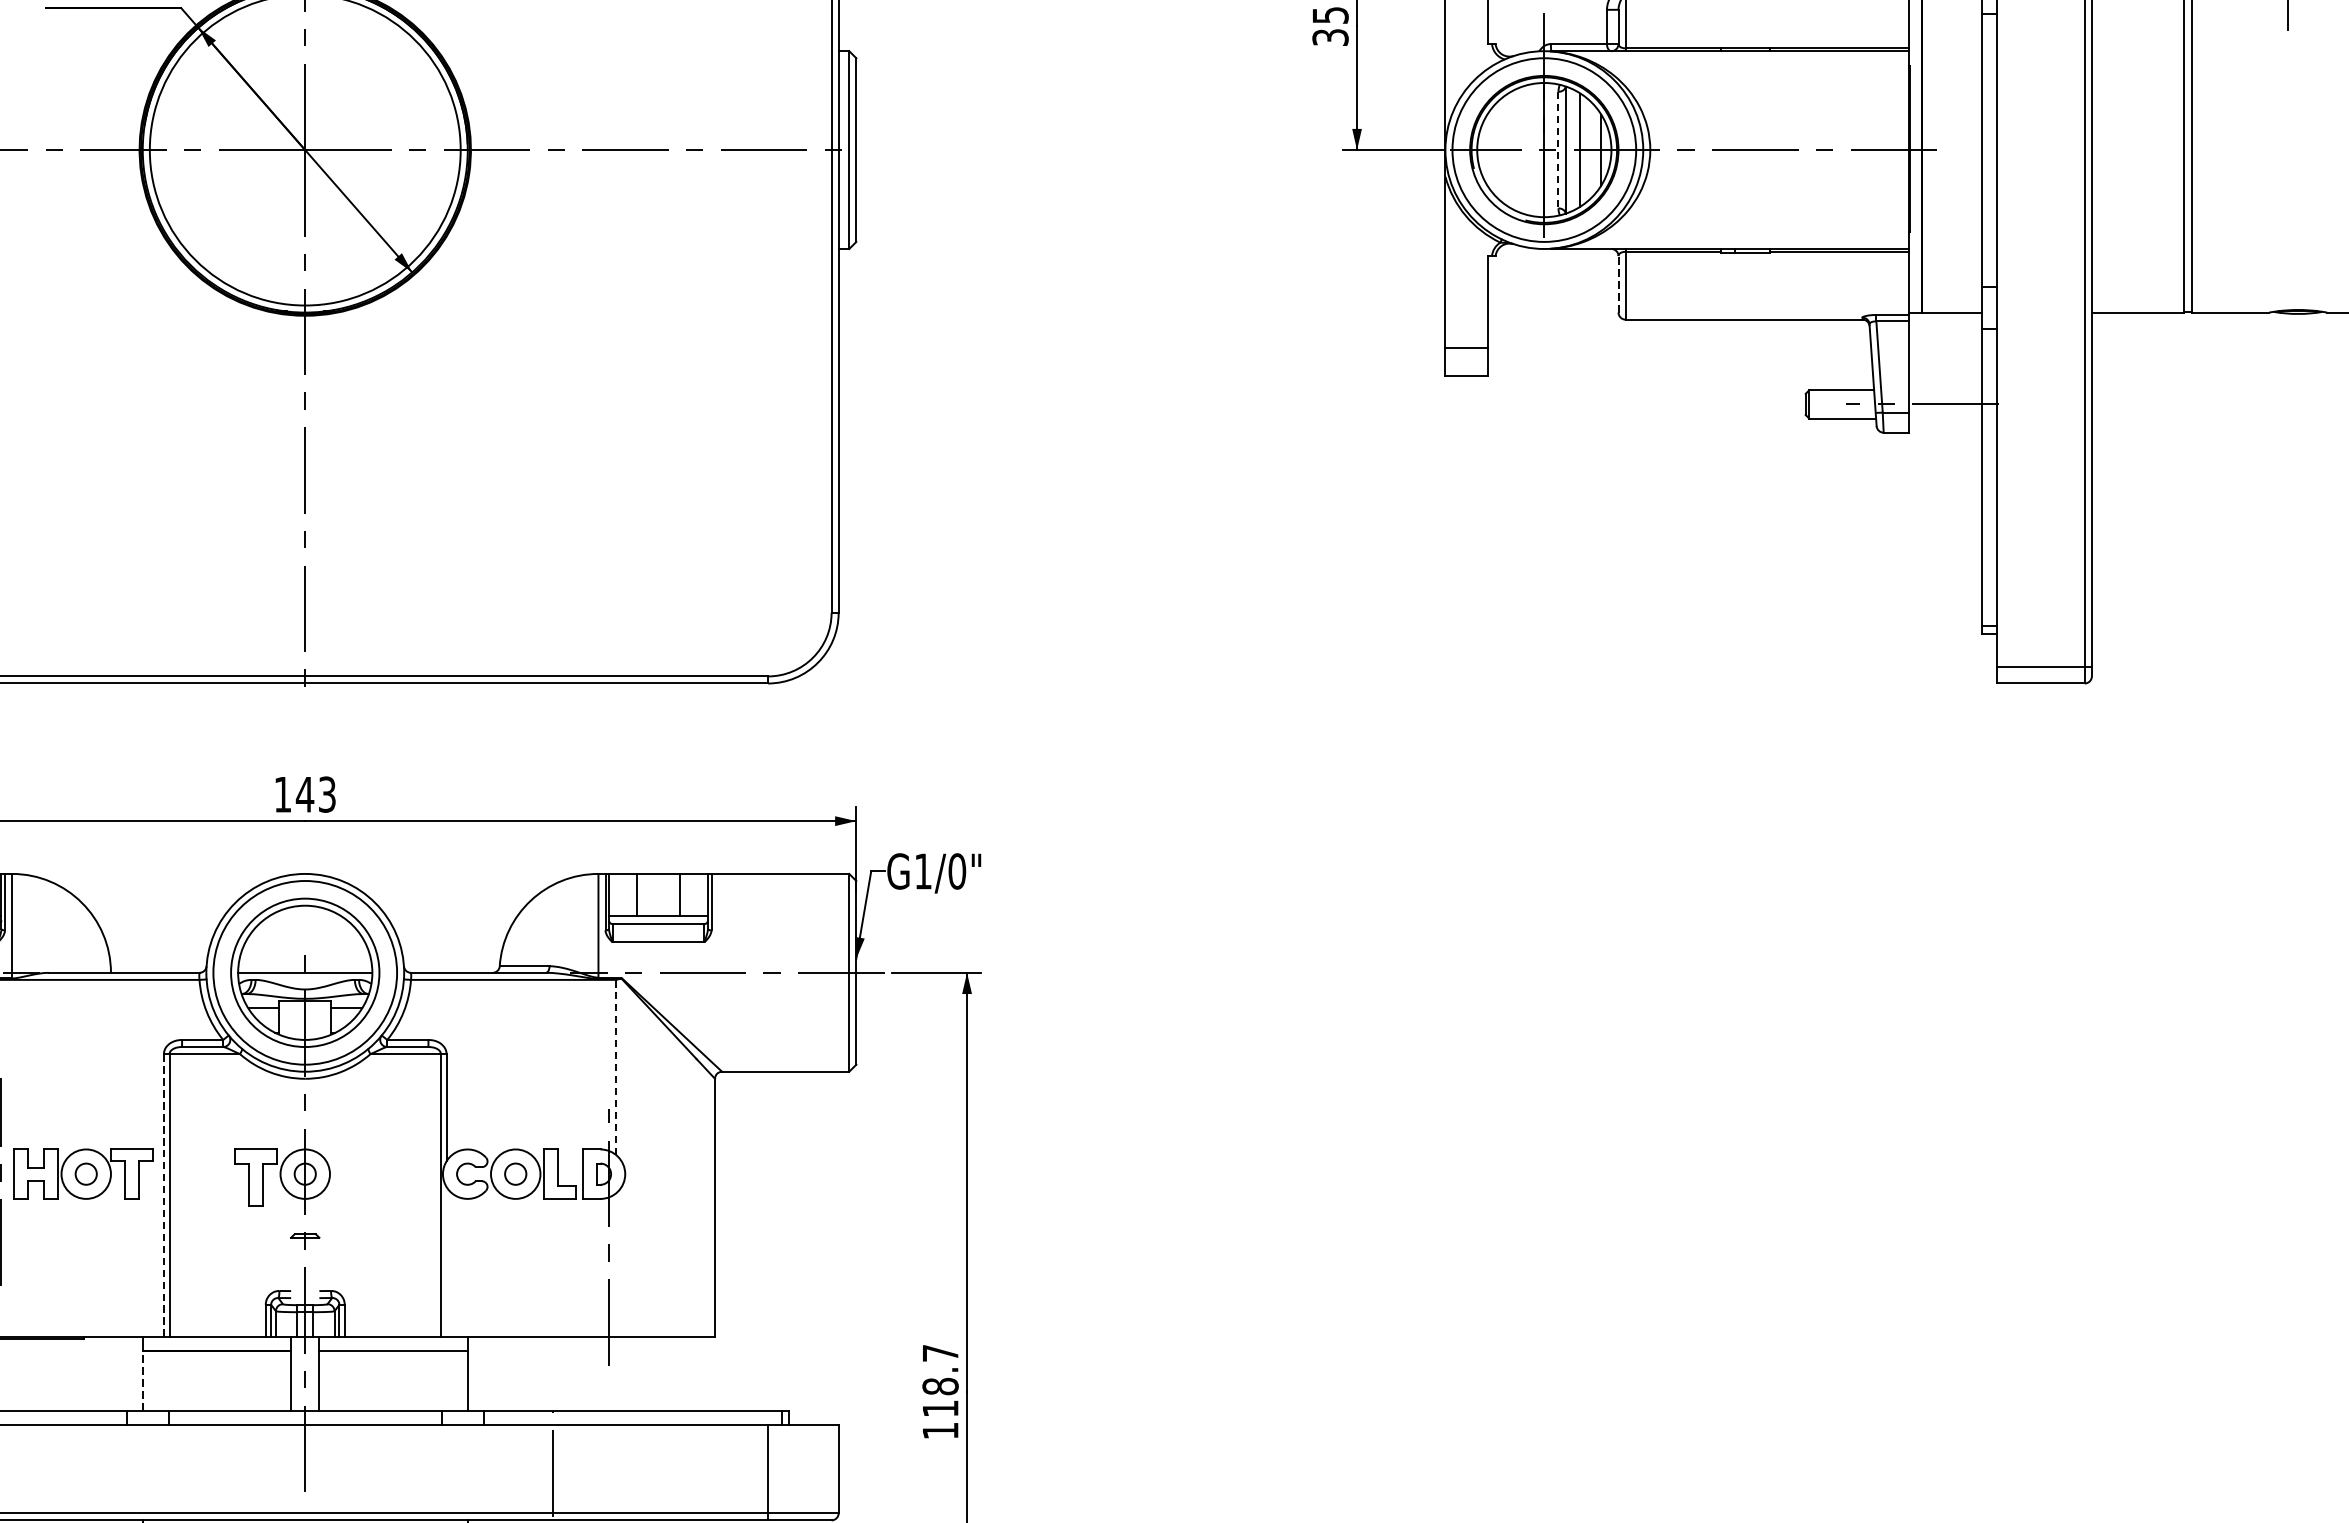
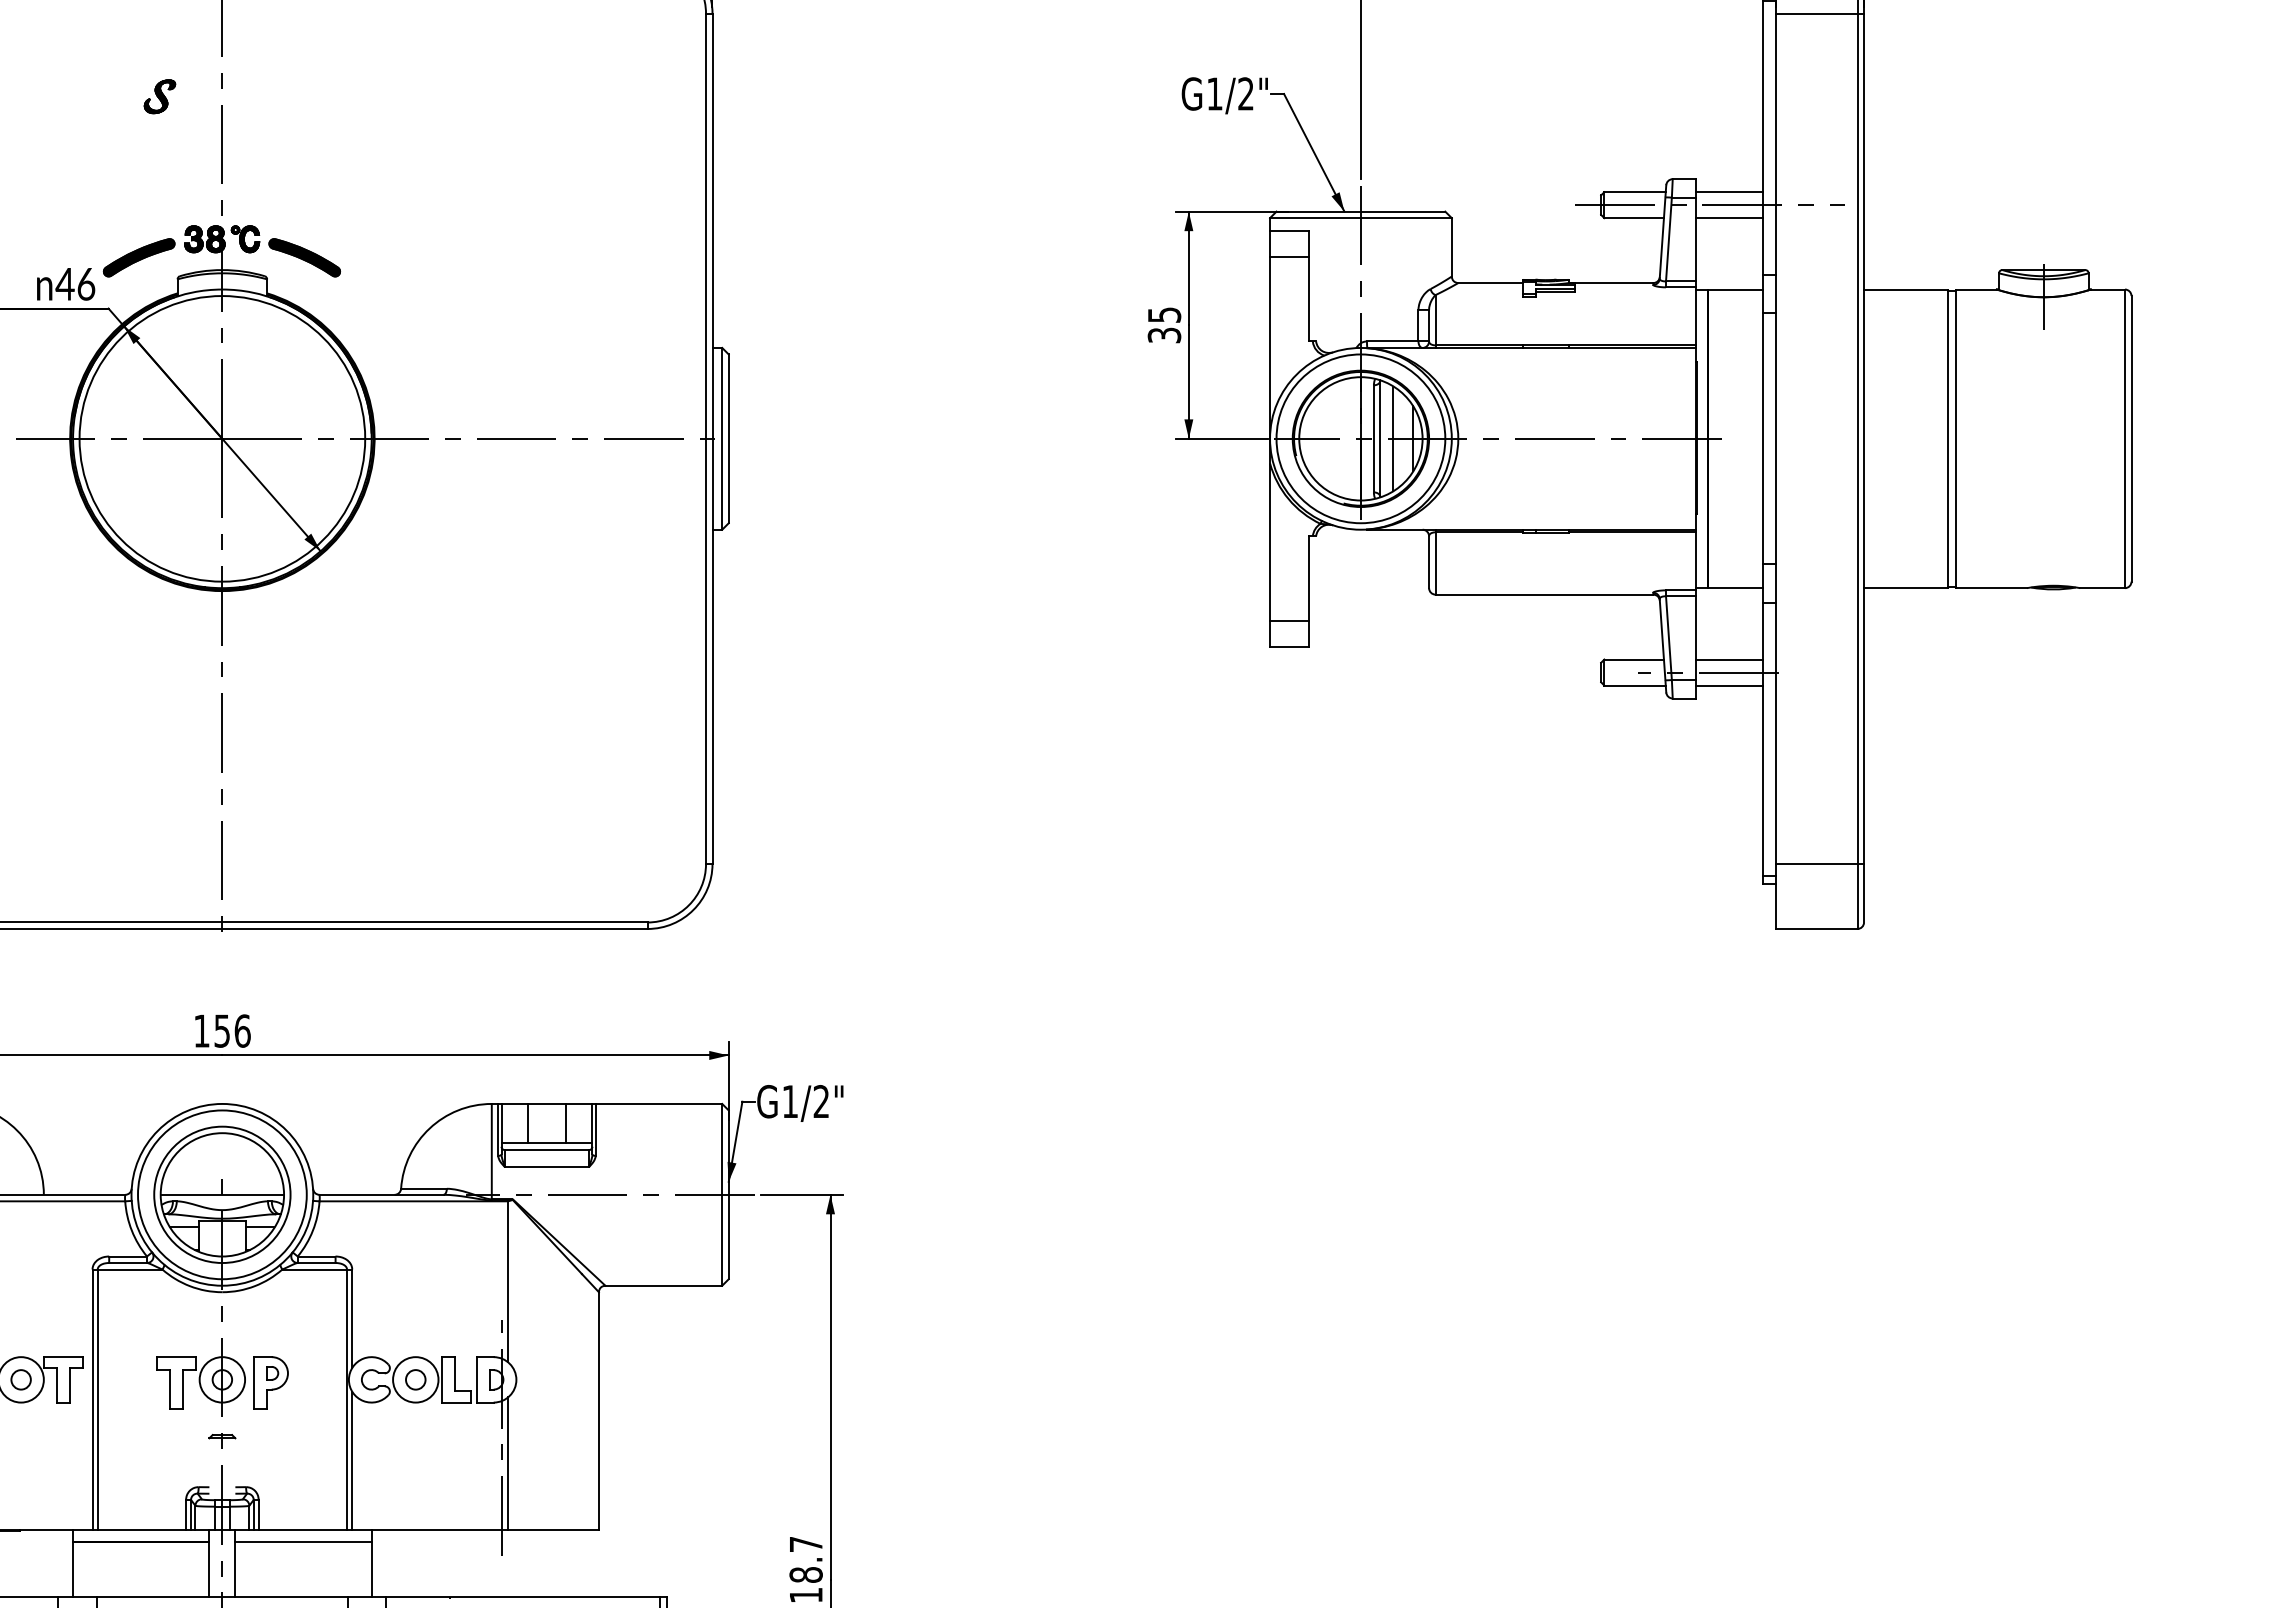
line: (1558, 149) -> (1373, 438), dashed -> solid
line: (1618, 284) -> (1429, 562), dashed -> solid
line: (1945, 390) -> (1729, 659), added
line: (1945, 418) -> (1729, 685), added
line: (2044, 667) -> (1820, 864), moved
text: (315, 793) -> (231, 1030), 143 -> 156
text: (957, 871) -> (821, 1101), G1/0" -> G1/2"
line: (616, 1068) -> (508, 1282), dashed -> solid
part: (357, 1177) -> (270, 1382), added
line: (163, 1196) -> (92, 1400), dashed -> solid
line: (446, 1261) -> (352, 1460), added
line: (616, 1265) -> (508, 1463), added
line: (143, 1380) -> (73, 1569), dashed -> solid

